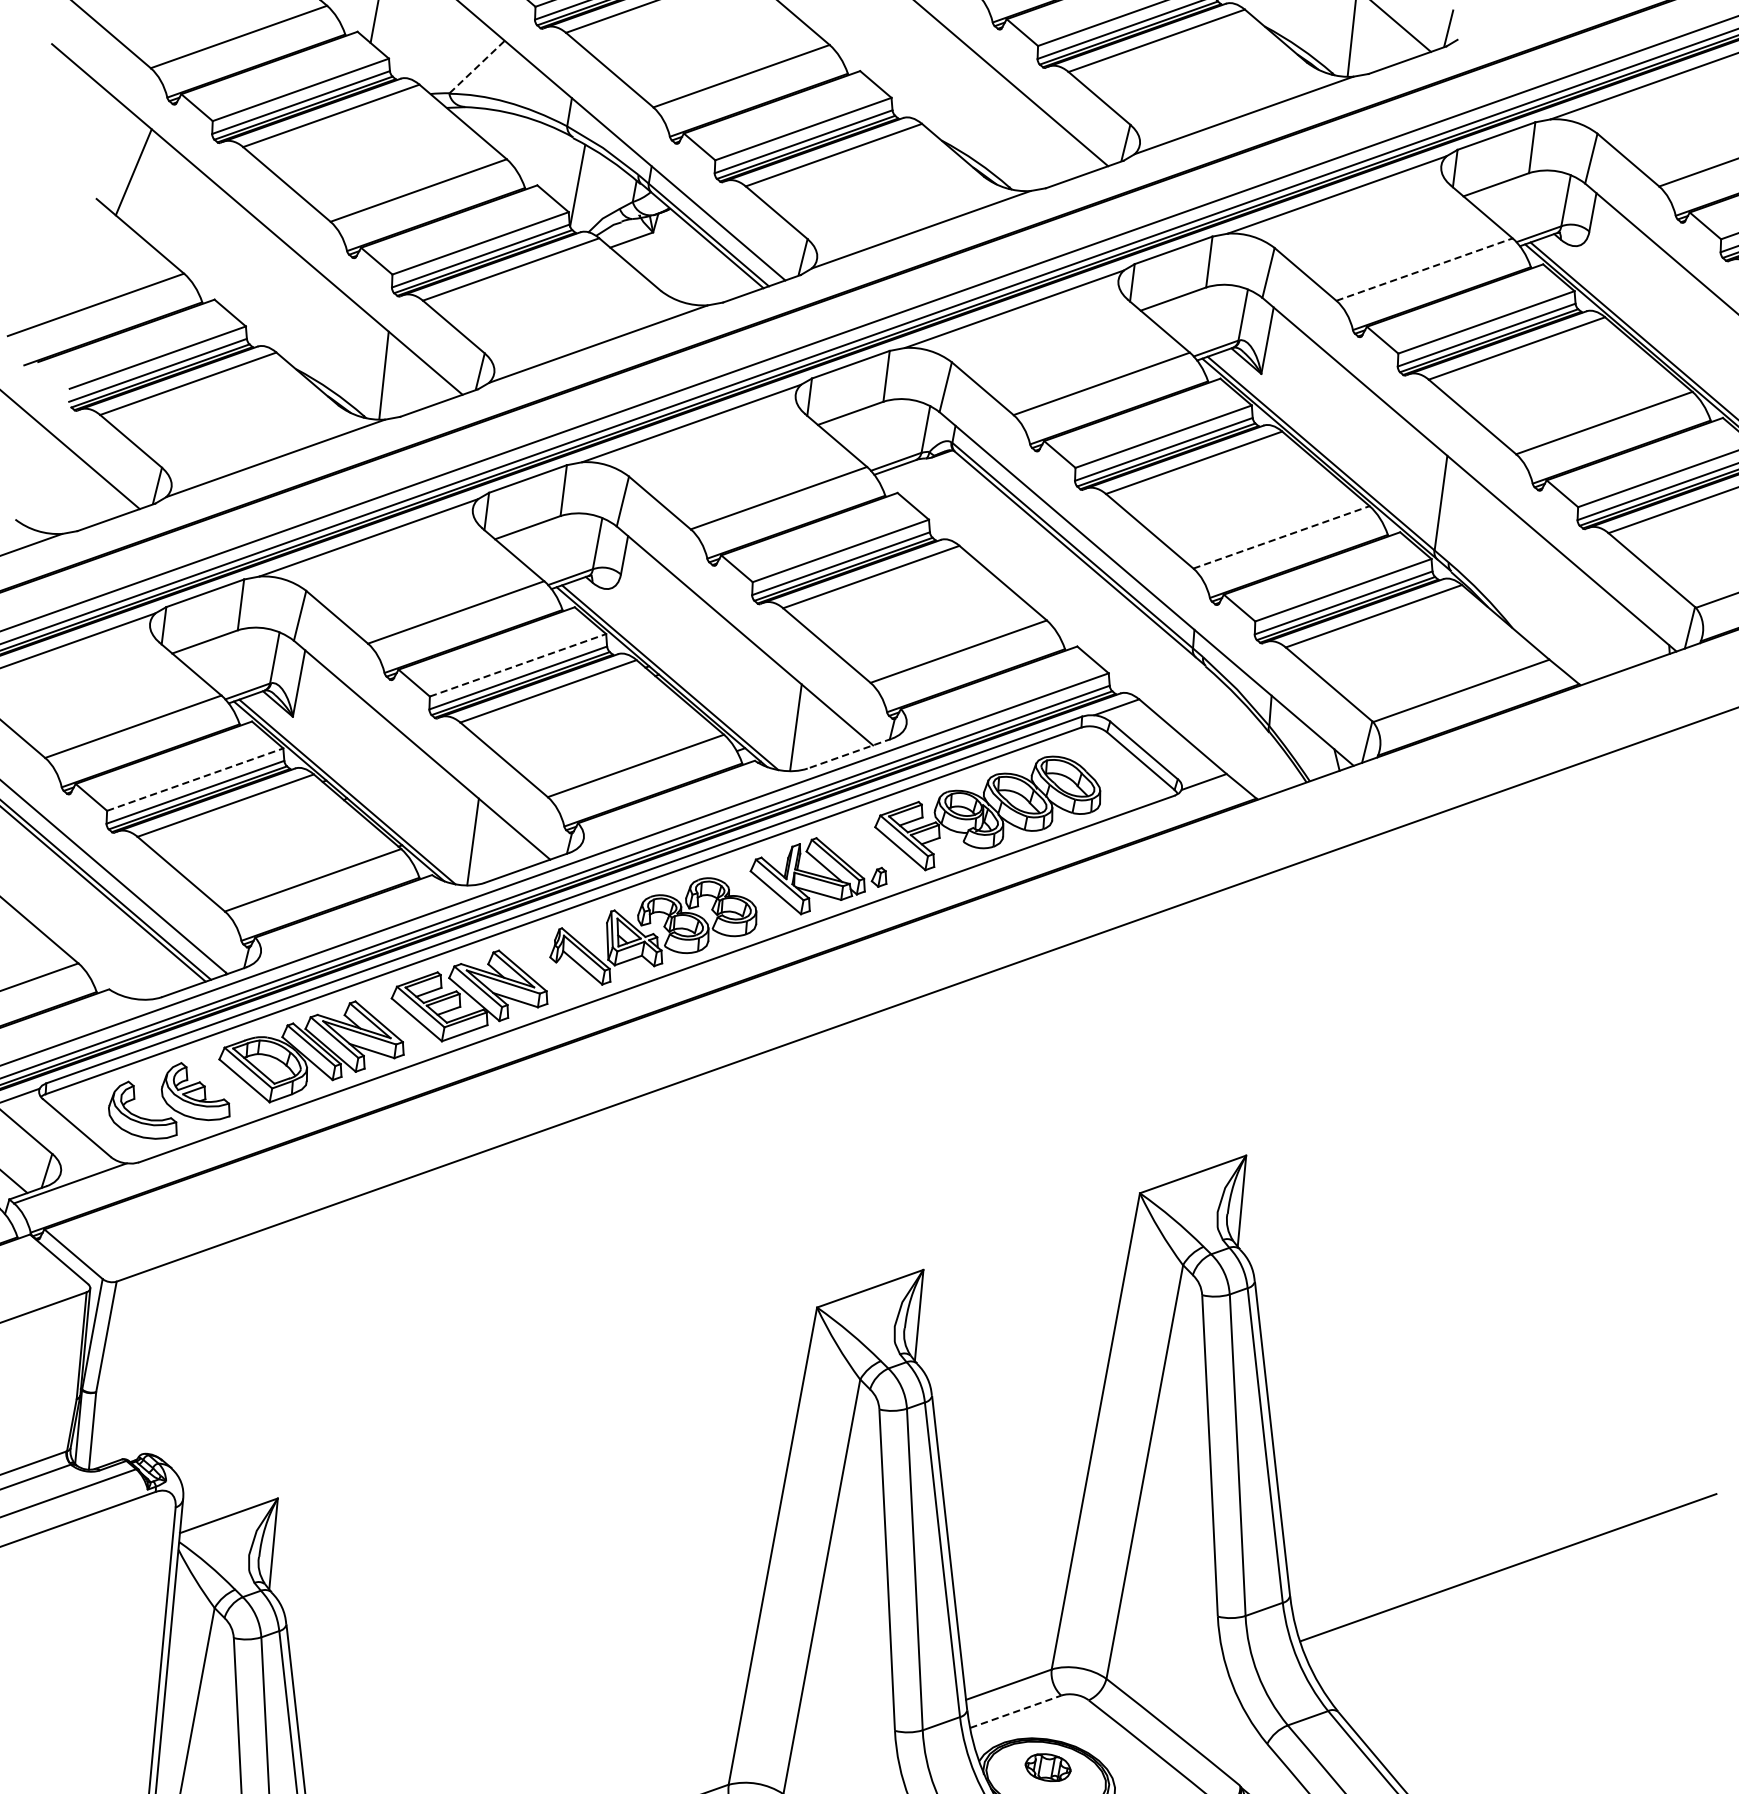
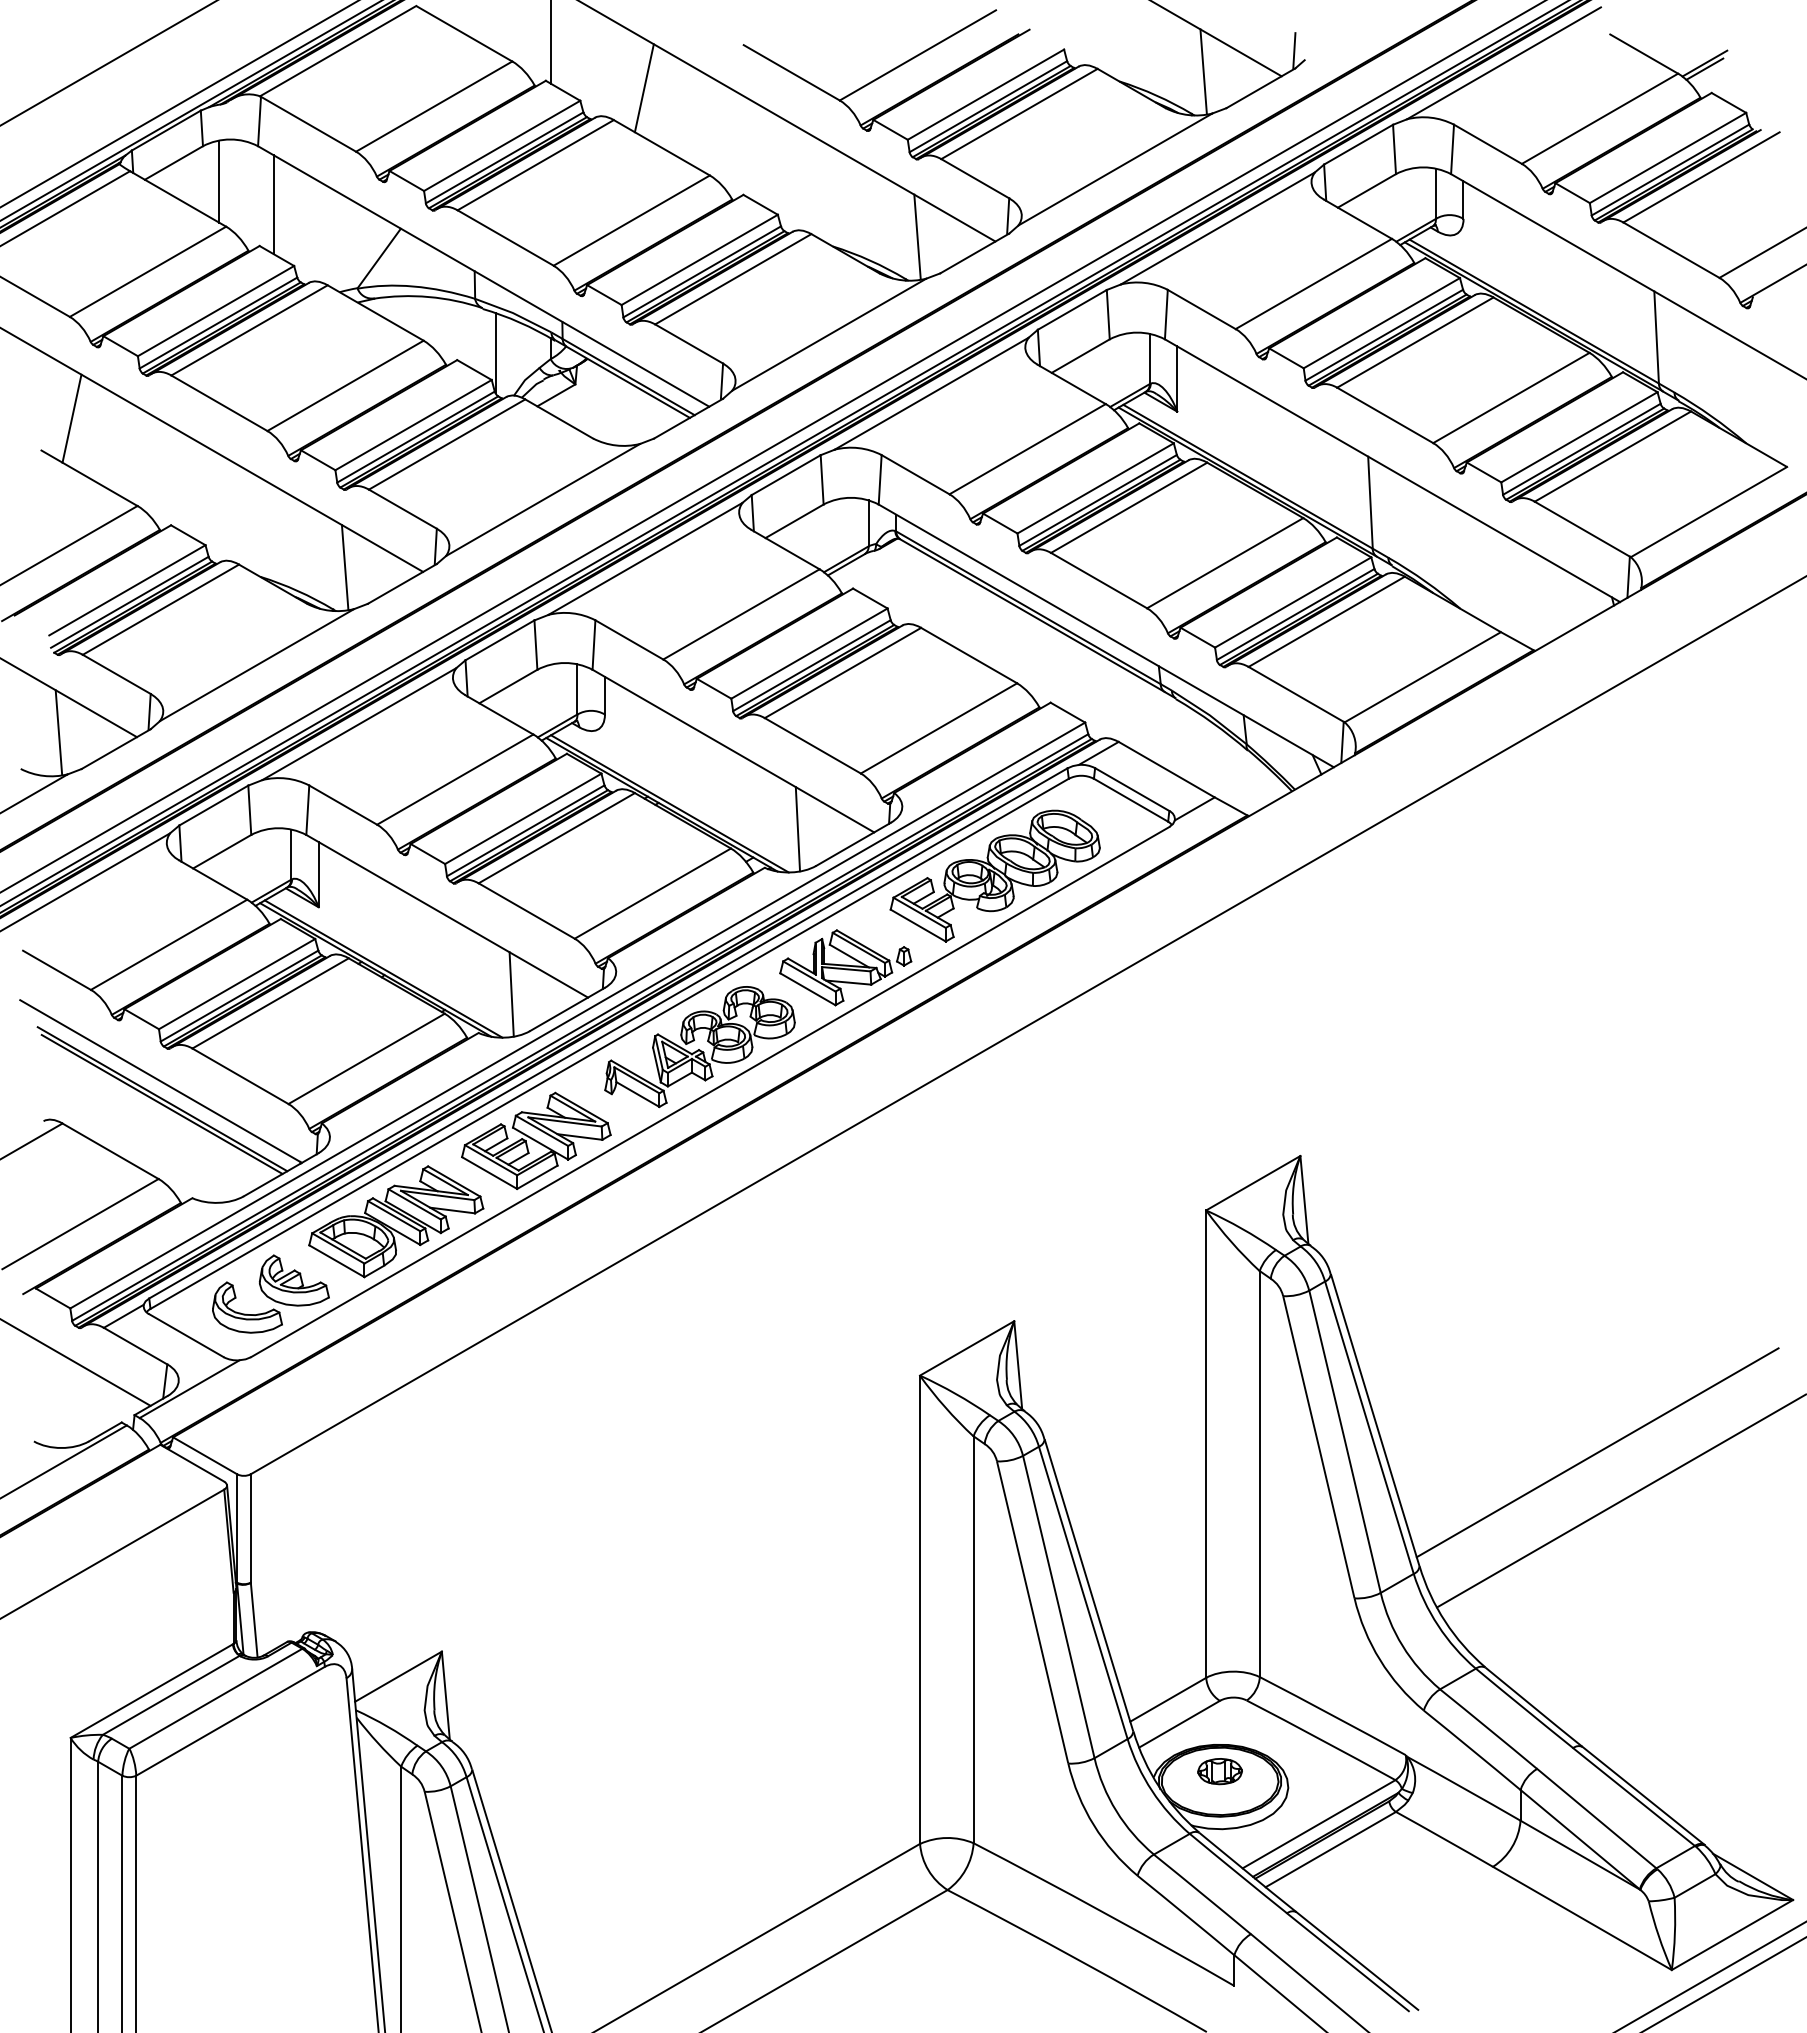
line: (477, 67) -> (379, 258), dashed -> solid
line: (1029, 146) -> (917, 236), added
line: (1425, 269) -> (1314, 283), dashed -> solid
line: (60, 489) -> (58, 732), added
line: (1281, 536) -> (1225, 562), dashed -> solid
line: (518, 664) -> (523, 818), dashed -> solid
line: (849, 753) -> (853, 844), dashed -> solid
line: (195, 779) -> (237, 983), dashed -> solid
line: (1492, 1513) -> (1597, 1452), added
line: (1015, 1712) -> (1179, 1724), dashed -> solid

